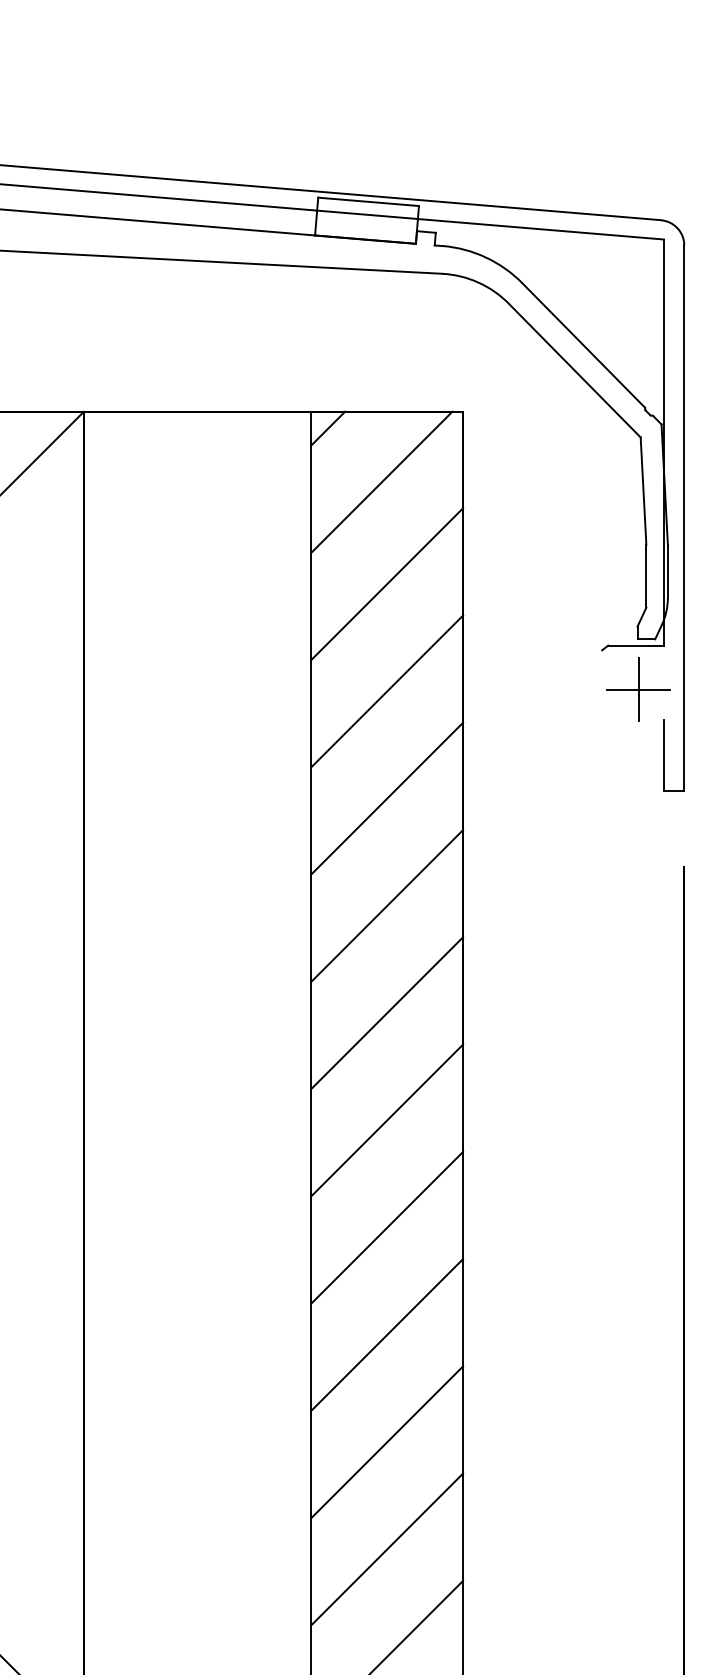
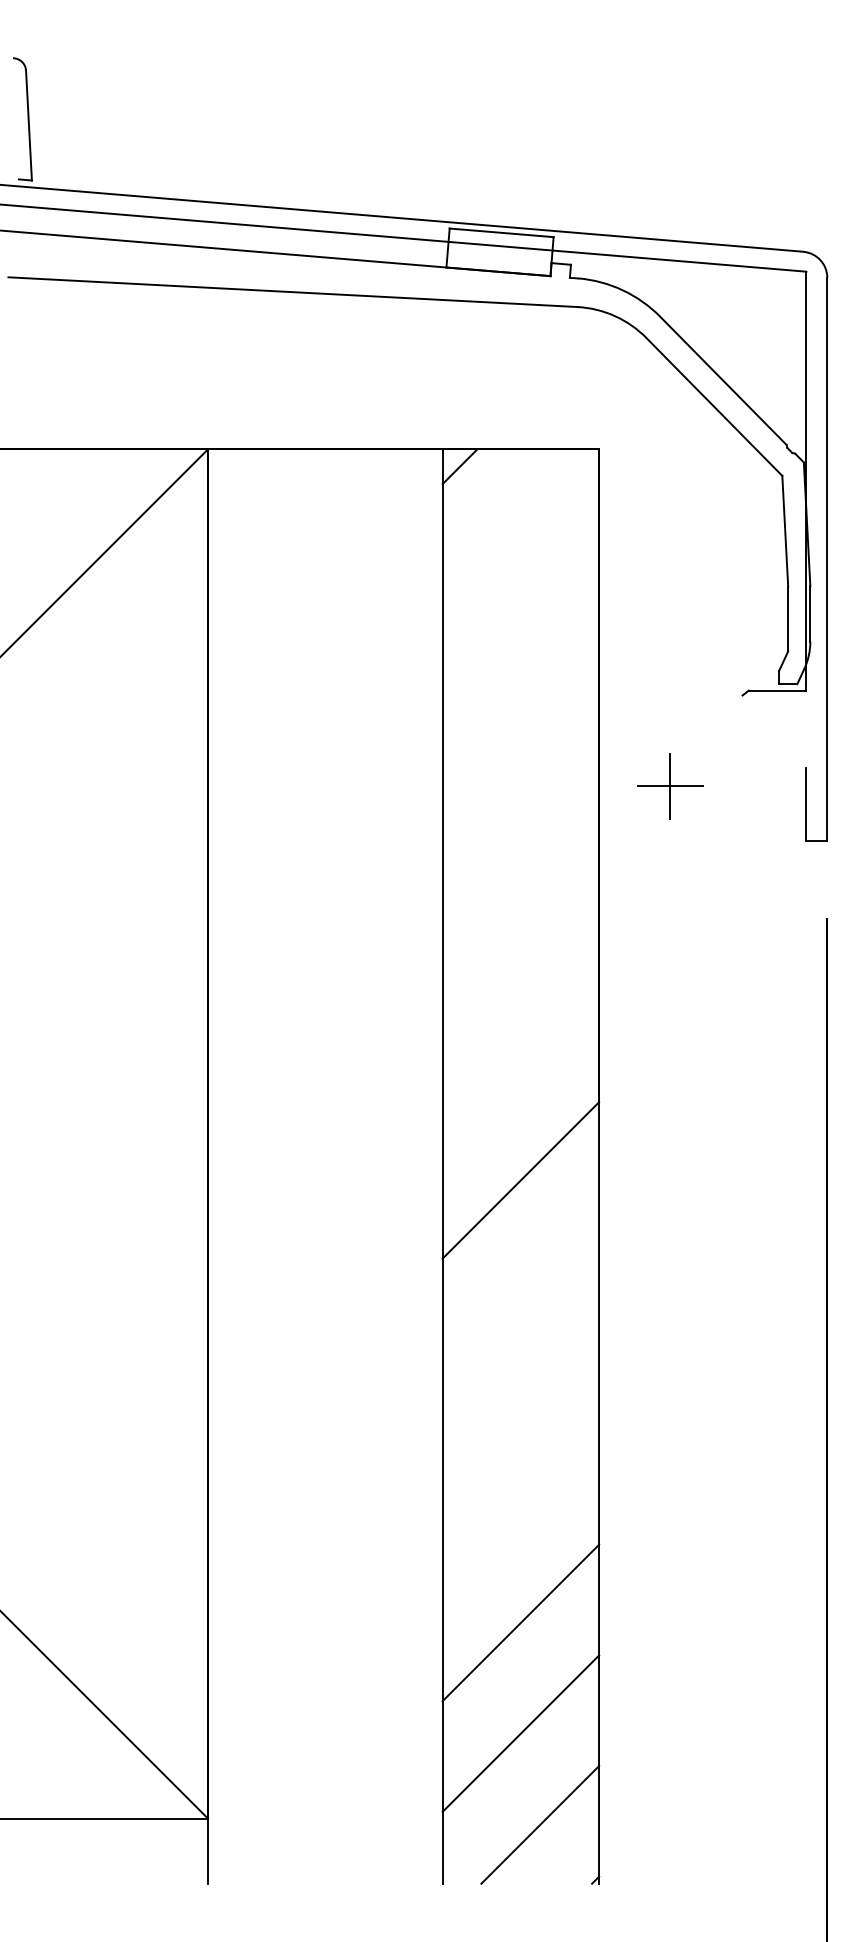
line: (382, 481) -> (515, 521), removed
line: (386, 583) -> (520, 626), removed
part: (638, 690) -> (670, 786), moved
line: (386, 691) -> (520, 737), removed
line: (386, 798) -> (520, 848), removed
line: (386, 905) -> (520, 958), removed
line: (386, 1012) -> (520, 1069), removed
line: (386, 1227) -> (520, 1290), removed
line: (386, 1334) -> (520, 1401), removed
line: (386, 1442) -> (520, 1512), removed

